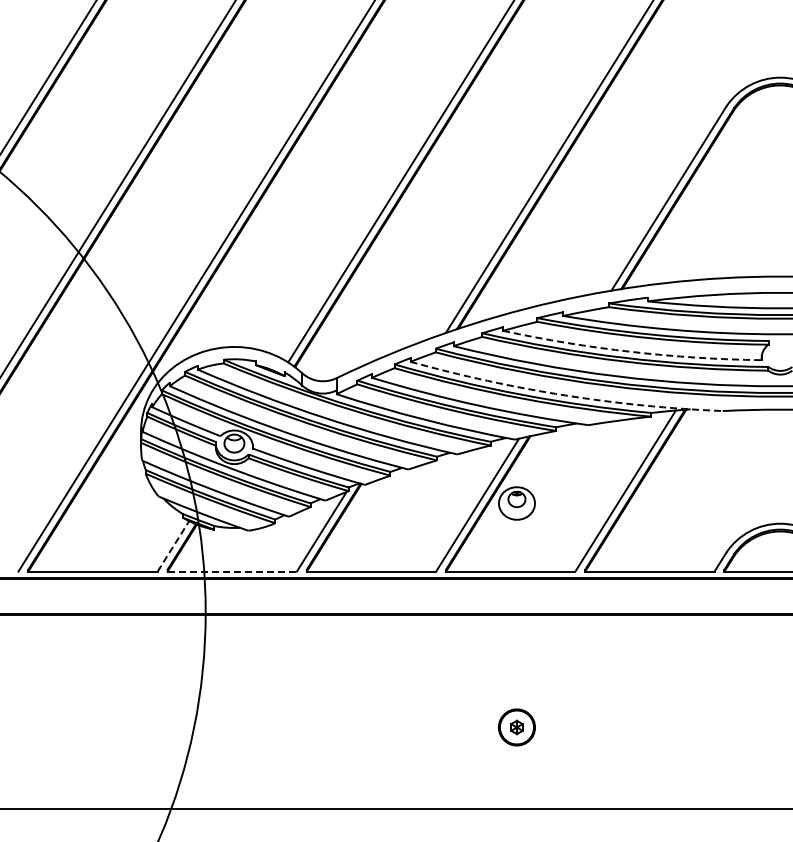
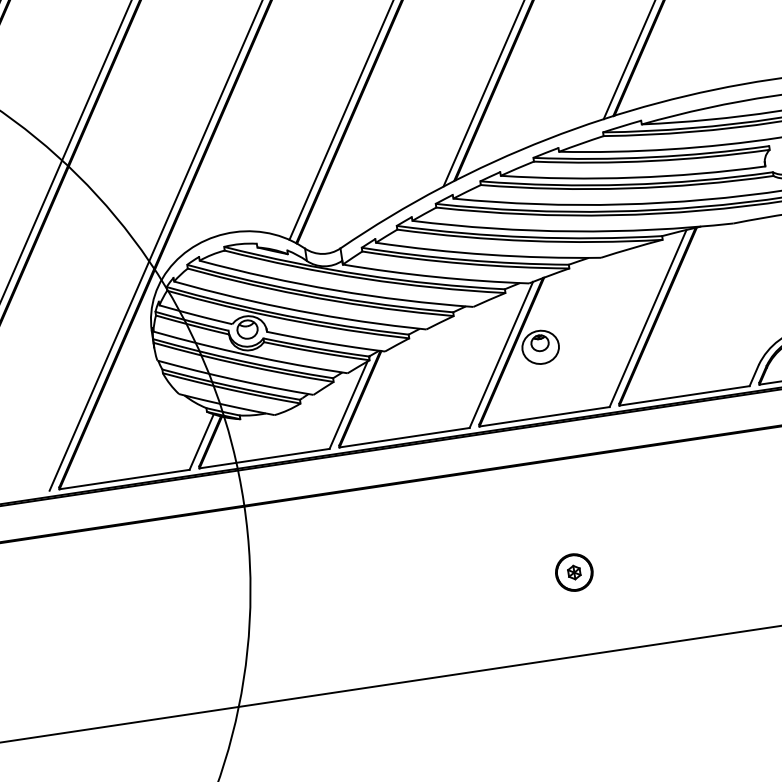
arc: (631, 351) -> (633, 177), dashed -> solid
arc: (565, 395) -> (573, 231), dashed -> solid
line: (173, 546) -> (201, 442), dashed -> solid
line: (232, 571) -> (264, 458), dashed -> solid

